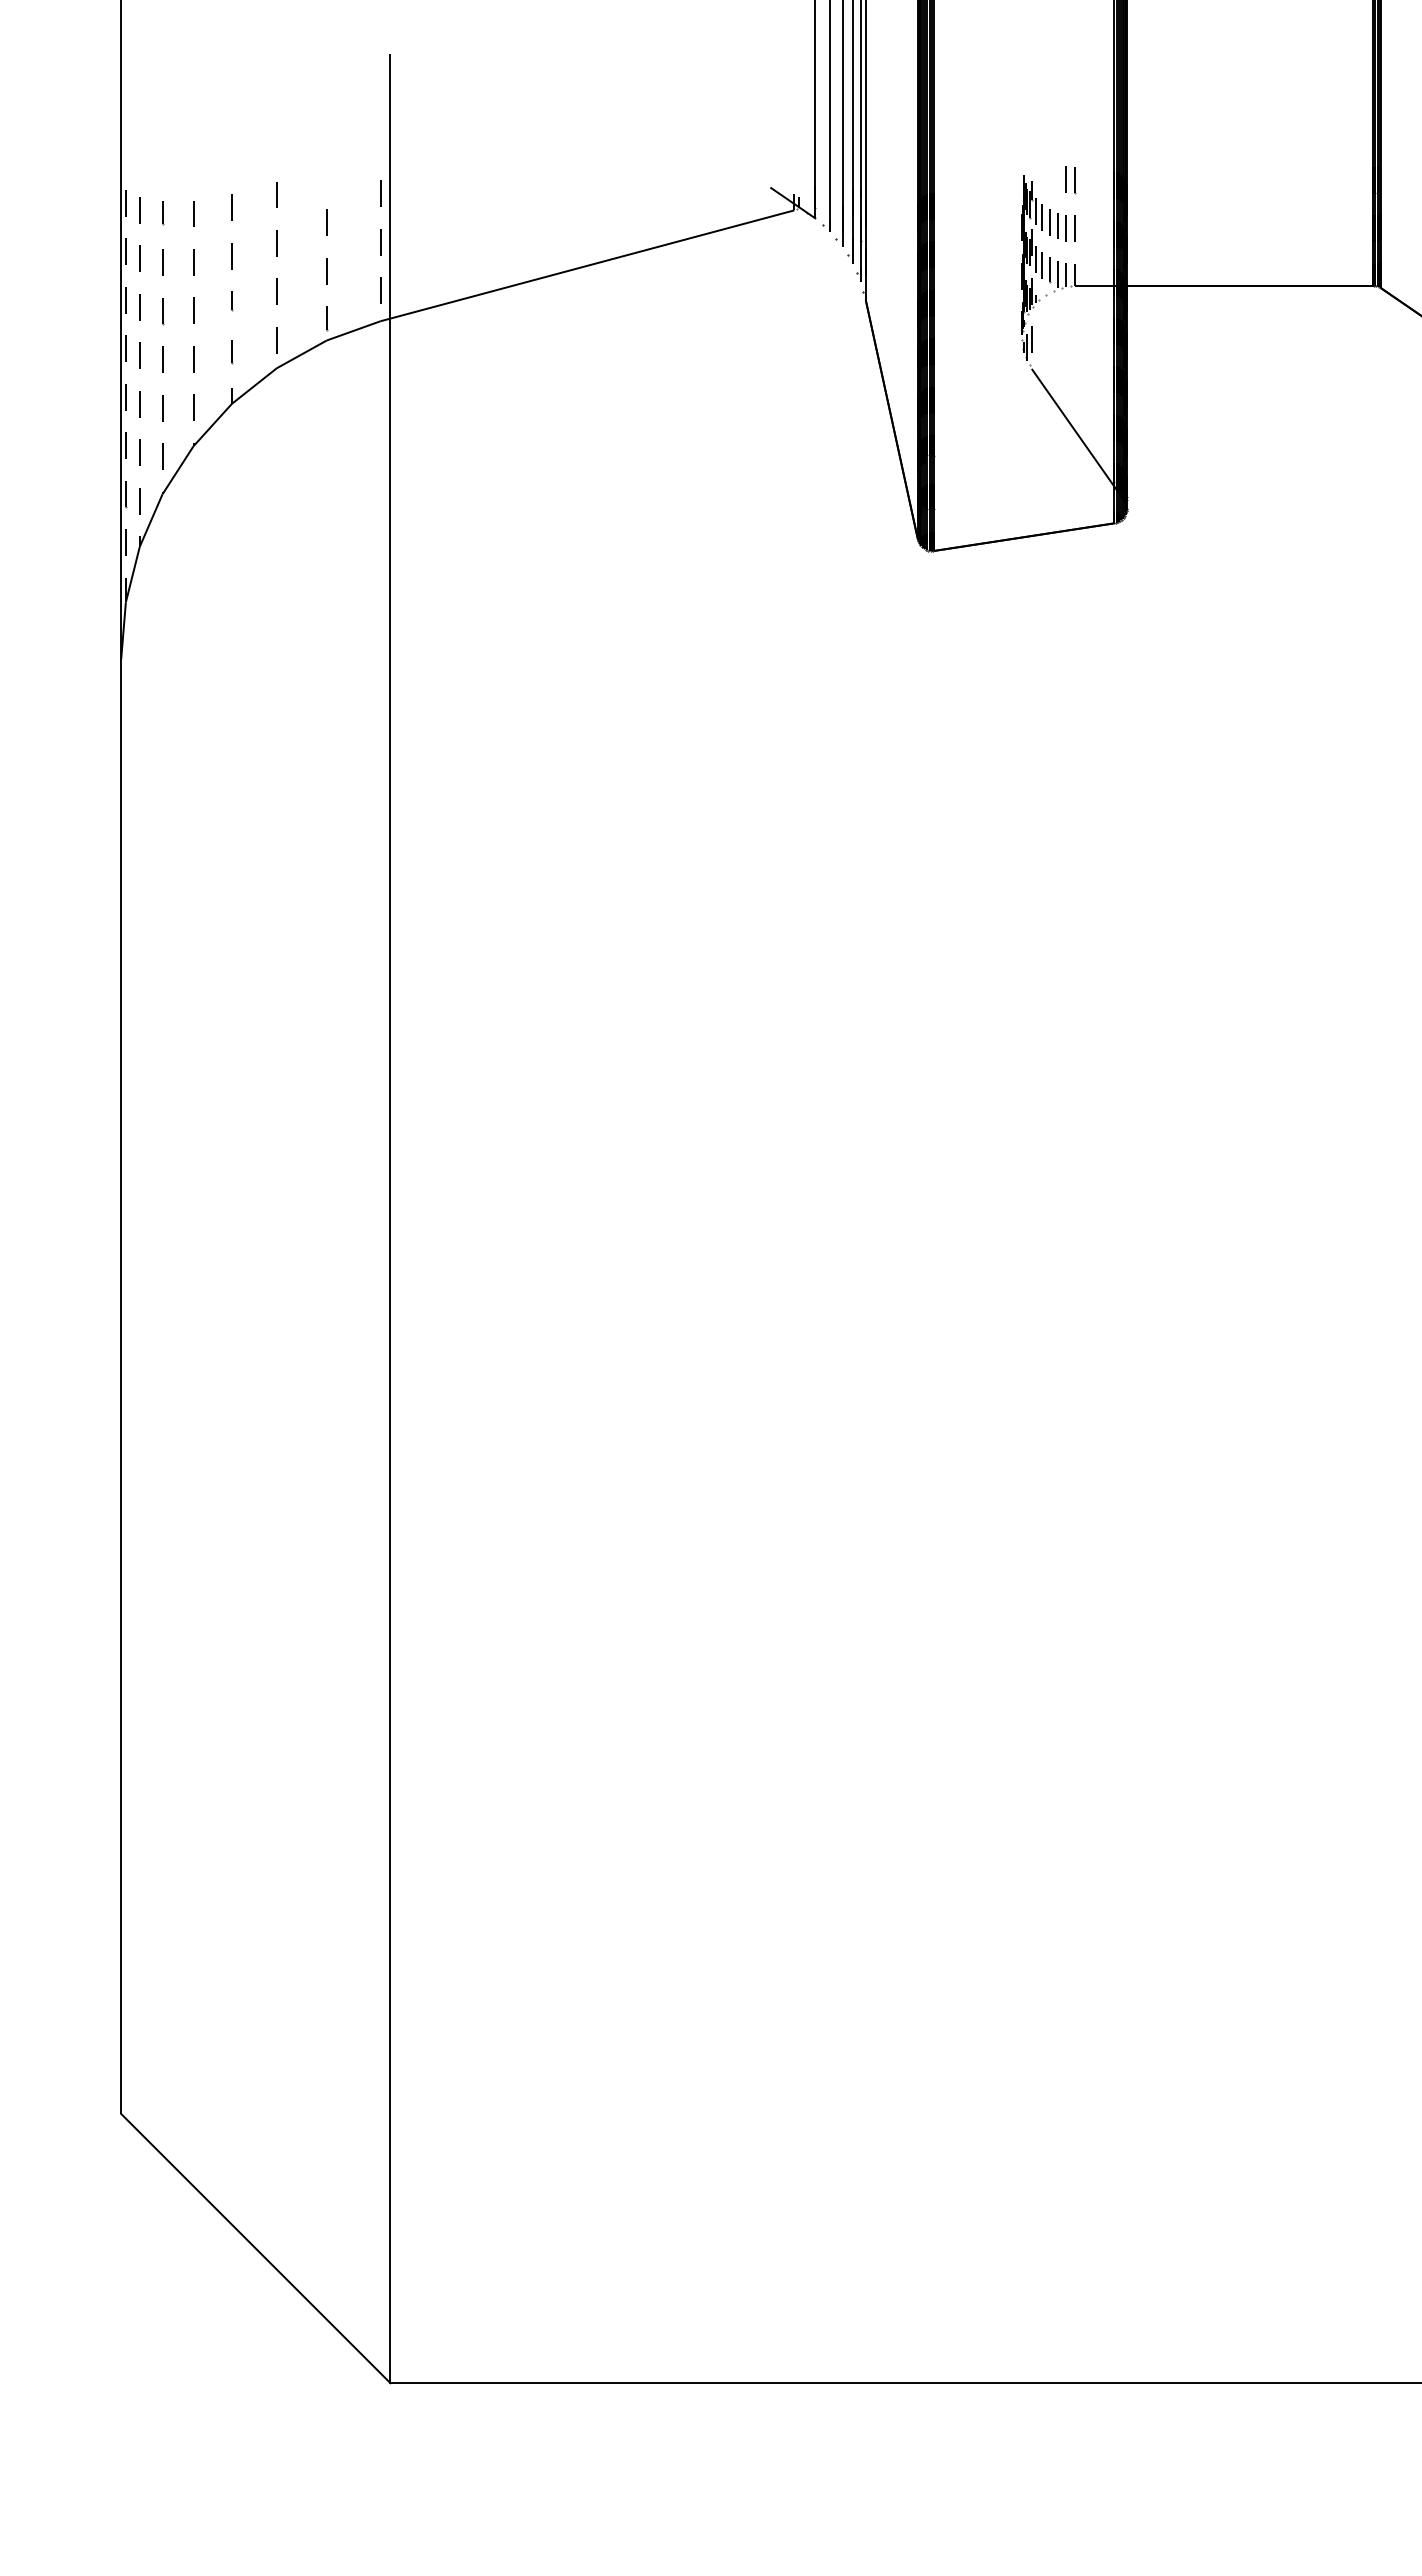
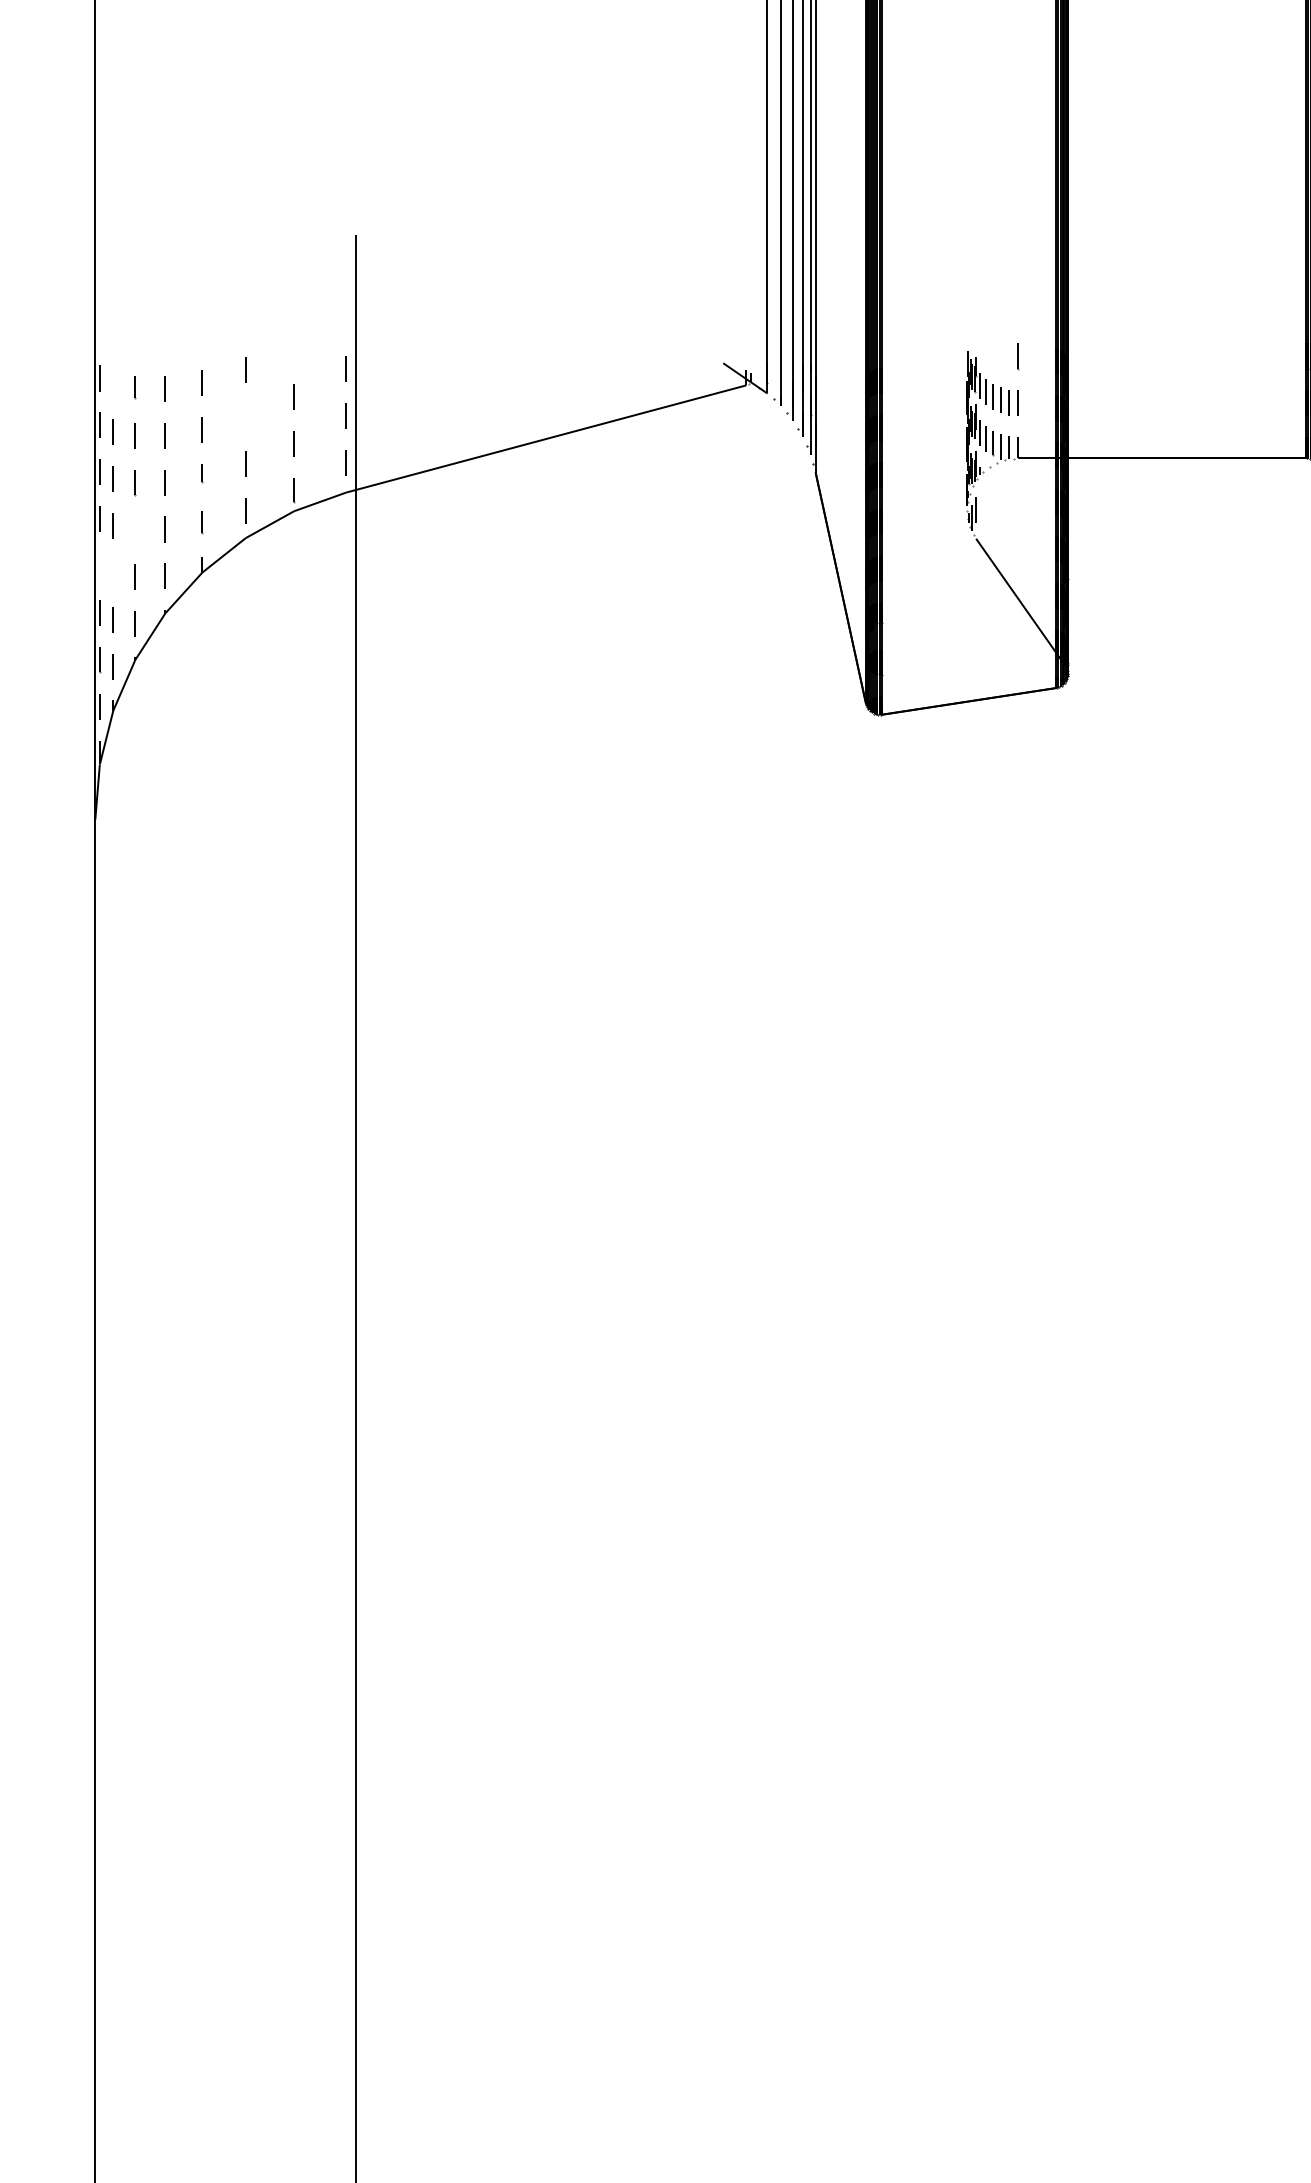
line: (1066, 179) -> (1009, 355), removed
line: (139, 209) -> (113, 384), removed
line: (276, 243) -> (245, 417), removed
line: (162, 359) -> (135, 529), removed
line: (125, 396) -> (99, 565), removed
line: (139, 403) -> (113, 572), removed

